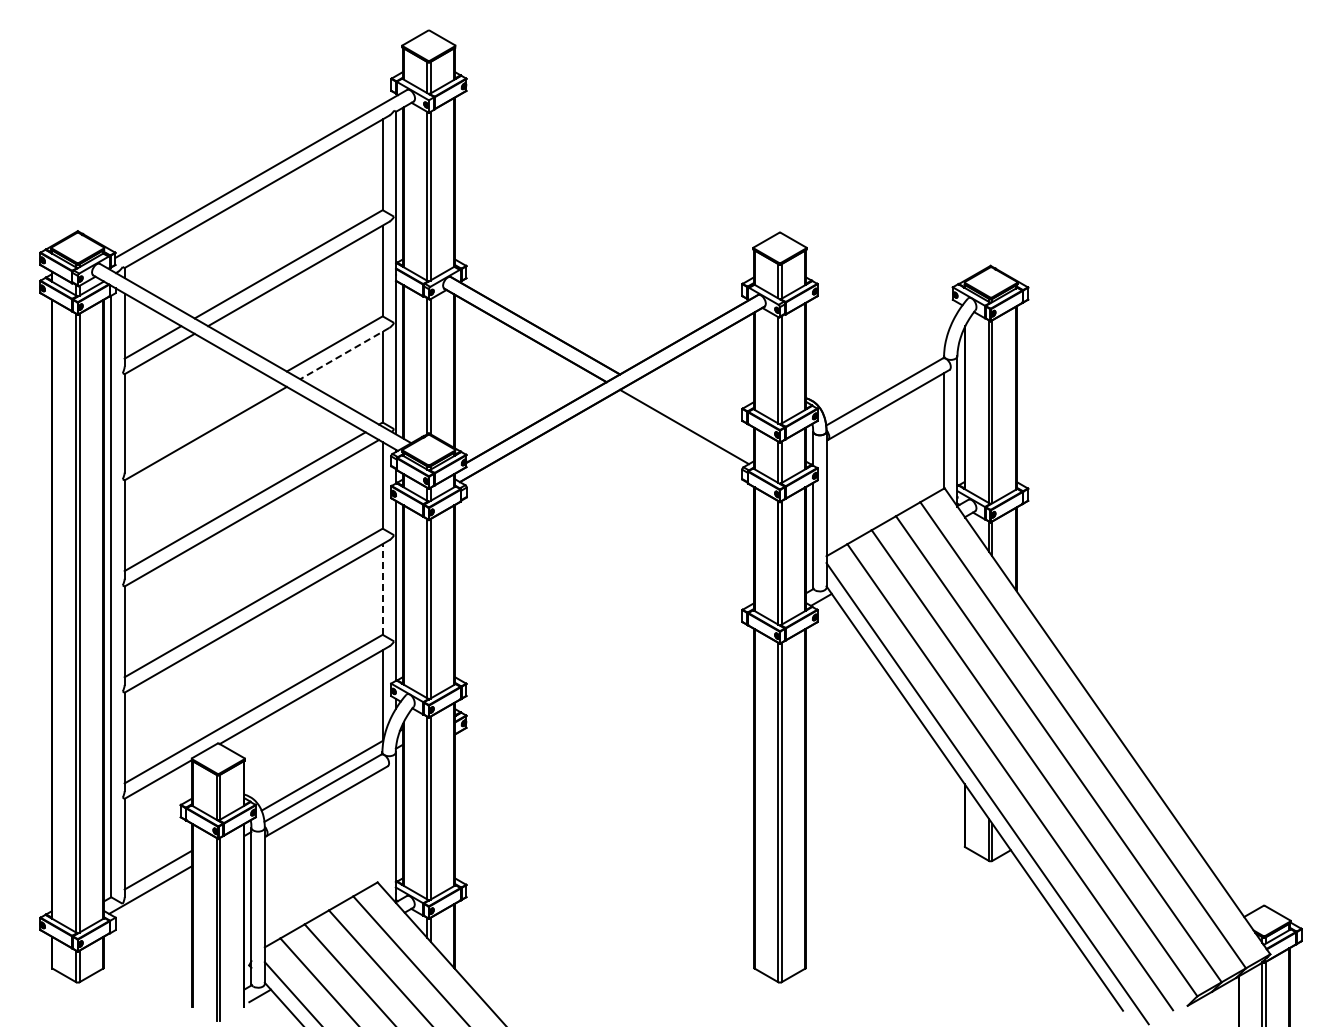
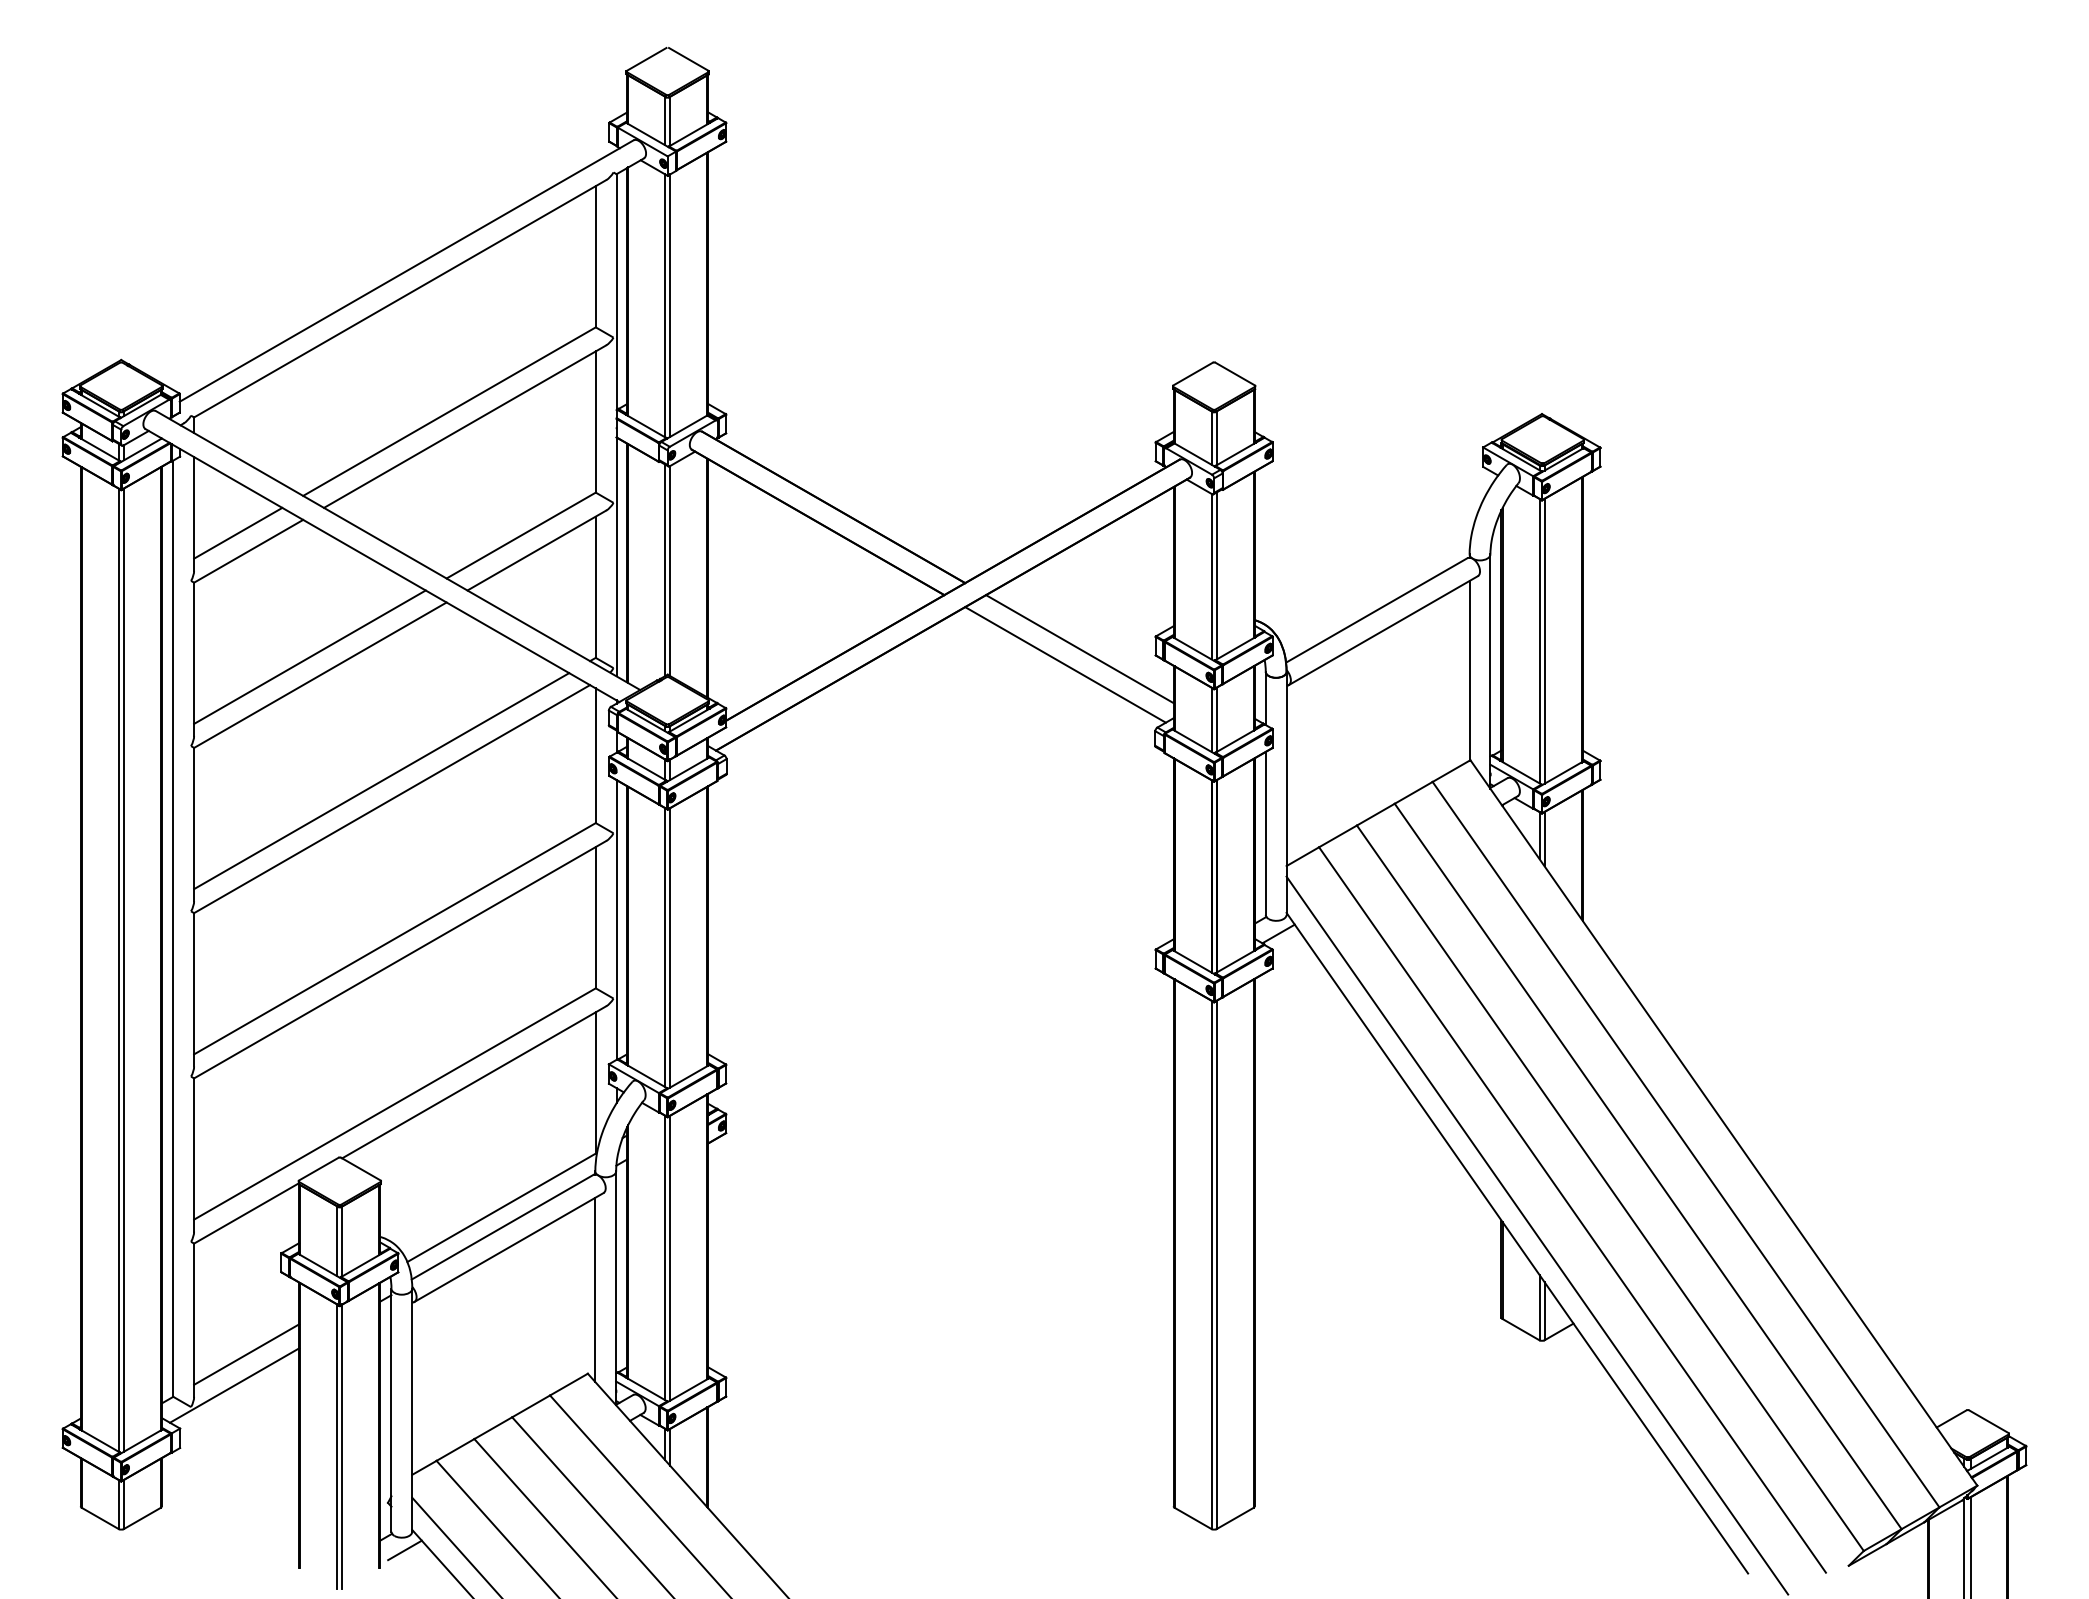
line: (344, 353) -> (536, 550), dashed -> solid
line: (693, 416) -> (1079, 648), added
line: (198, 421) -> (309, 656), added
line: (382, 588) -> (595, 916), dashed -> solid
line: (382, 828) -> (595, 1289), added

